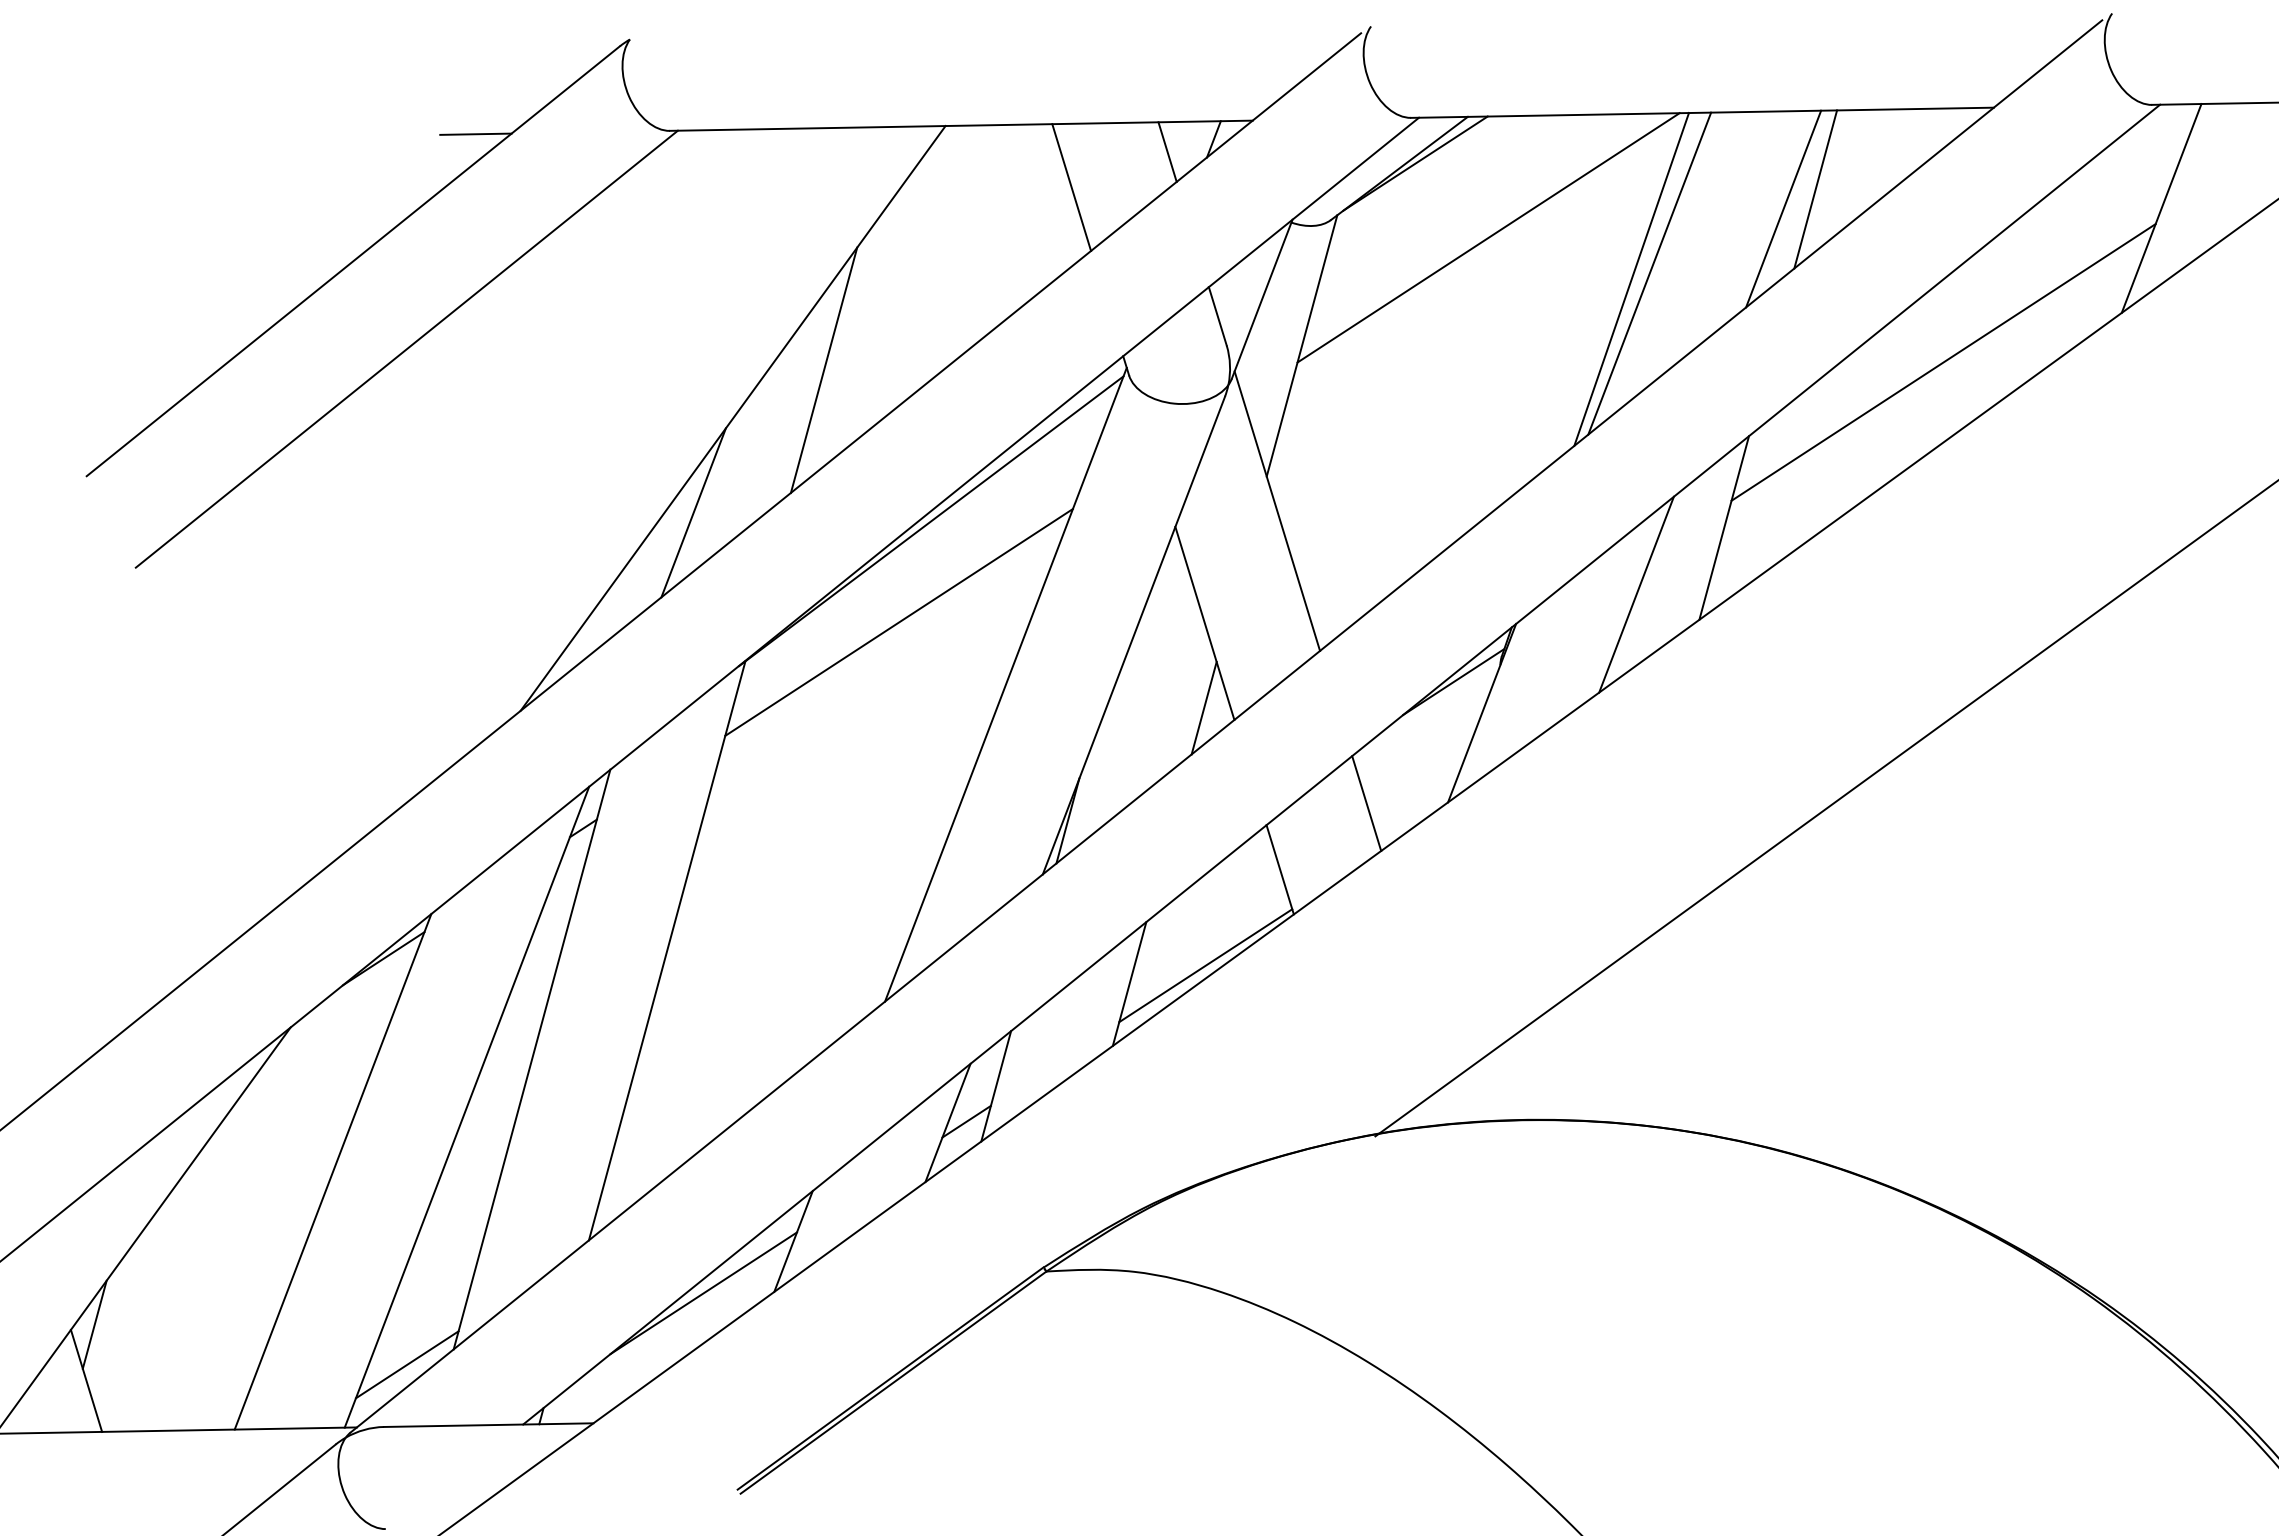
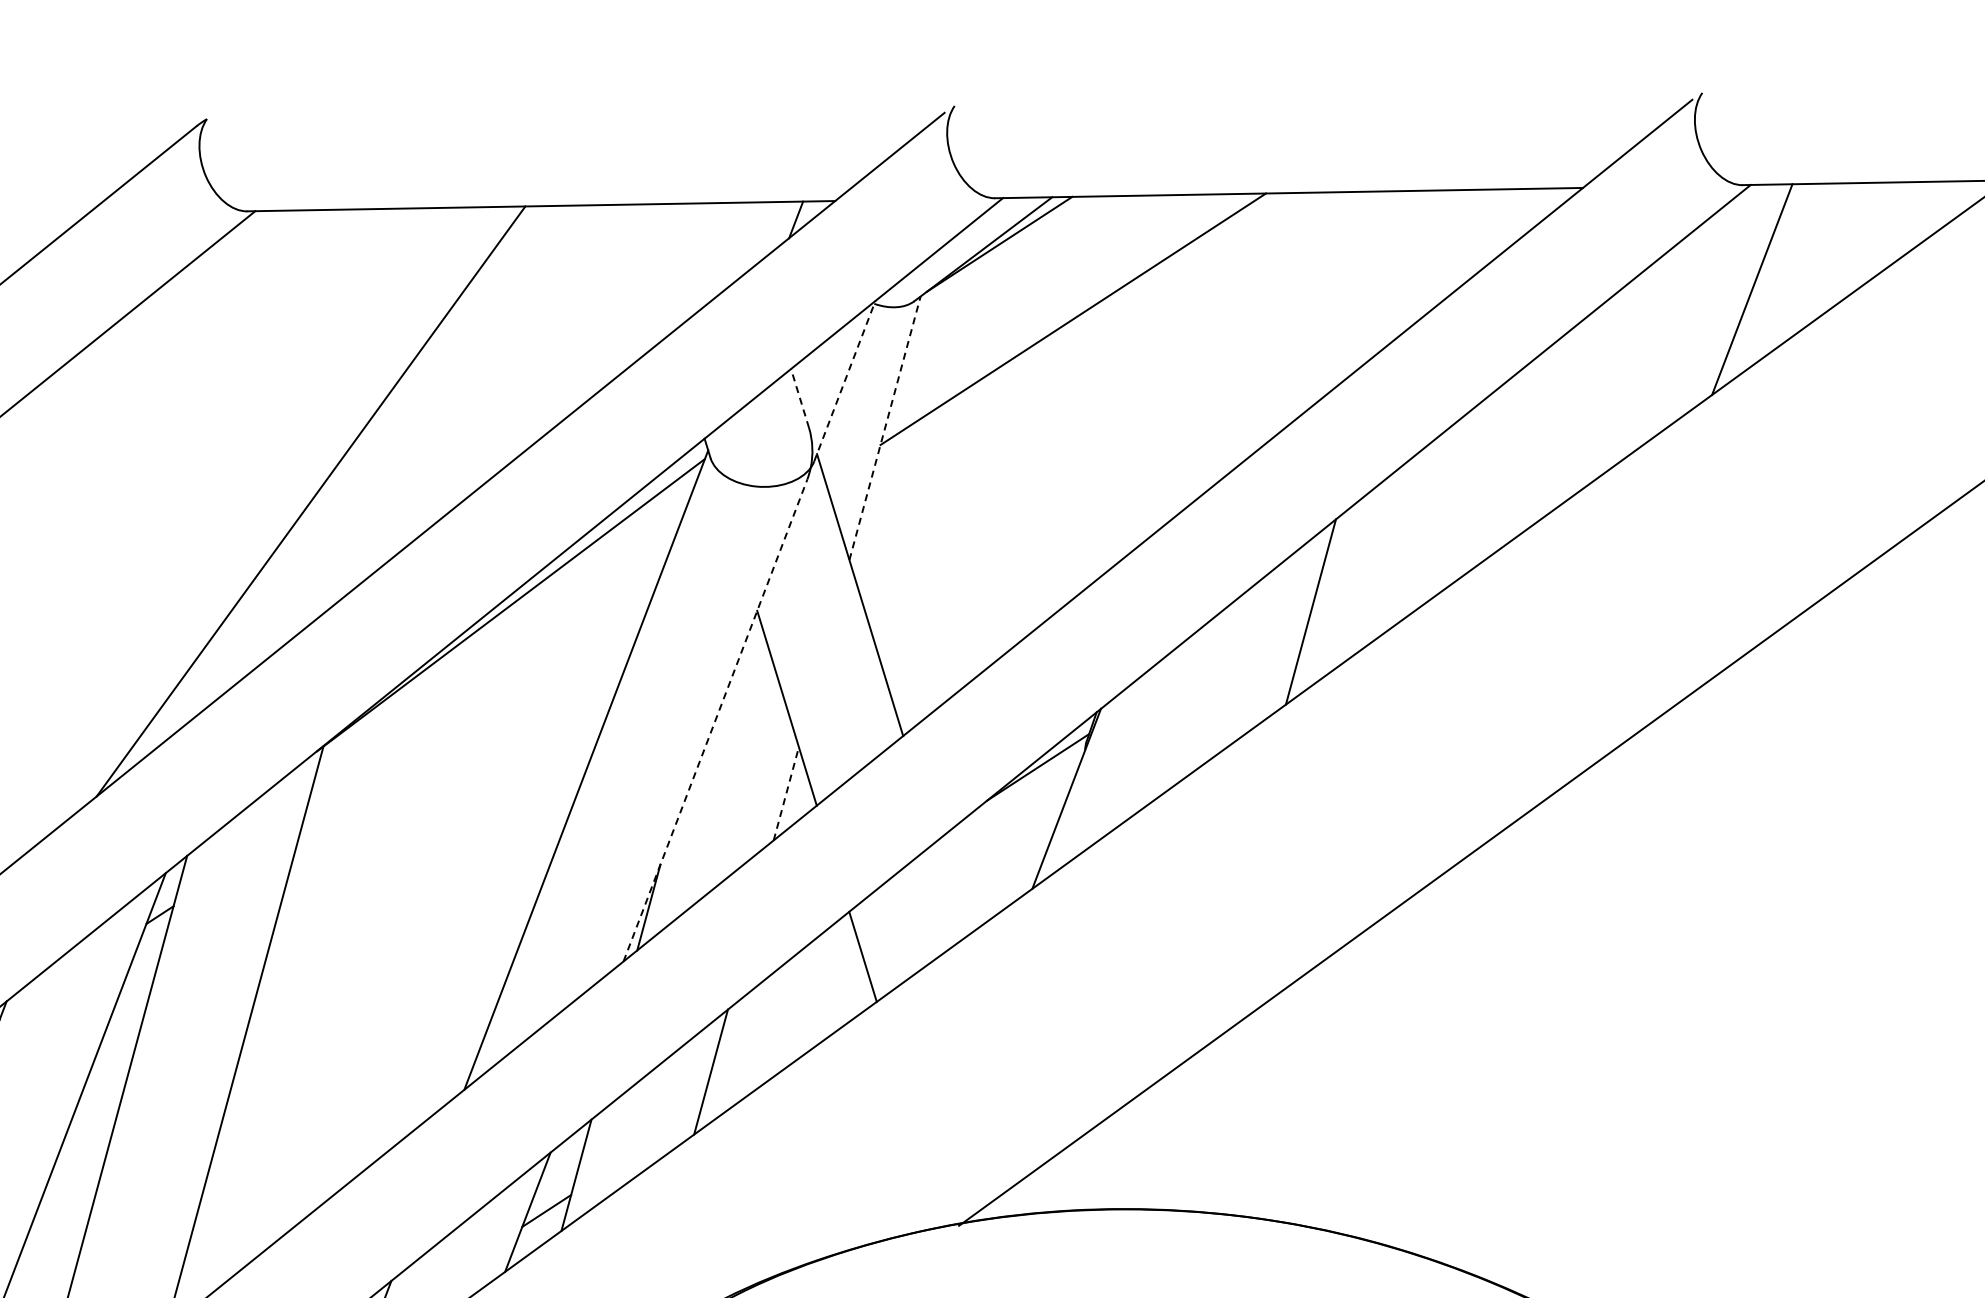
line: (475, 133) -> (51, 214), removed
line: (1167, 151) -> (749, 232), removed
line: (1071, 187) -> (652, 268), removed
line: (1815, 189) -> (1403, 270), removed
line: (1783, 208) -> (1370, 289), removed
line: (1649, 273) -> (1235, 355), removed
line: (1631, 278) -> (1217, 360), removed
line: (1262, 298) -> (845, 380), solid -> dashed
line: (1217, 316) -> (799, 398), solid -> dashed
line: (1302, 345) -> (885, 427), solid -> dashed
line: (1943, 362) -> (1532, 445), removed
line: (823, 370) -> (402, 453), removed
line: (693, 512) -> (271, 596), removed
line: (1636, 594) -> (1222, 679), removed
line: (898, 622) -> (477, 707), removed
line: (1133, 635) -> (715, 720), solid -> dashed
line: (1204, 708) -> (786, 794), solid -> dashed
line: (1366, 803) -> (950, 889), removed
line: (1205, 965) -> (787, 1053), removed

